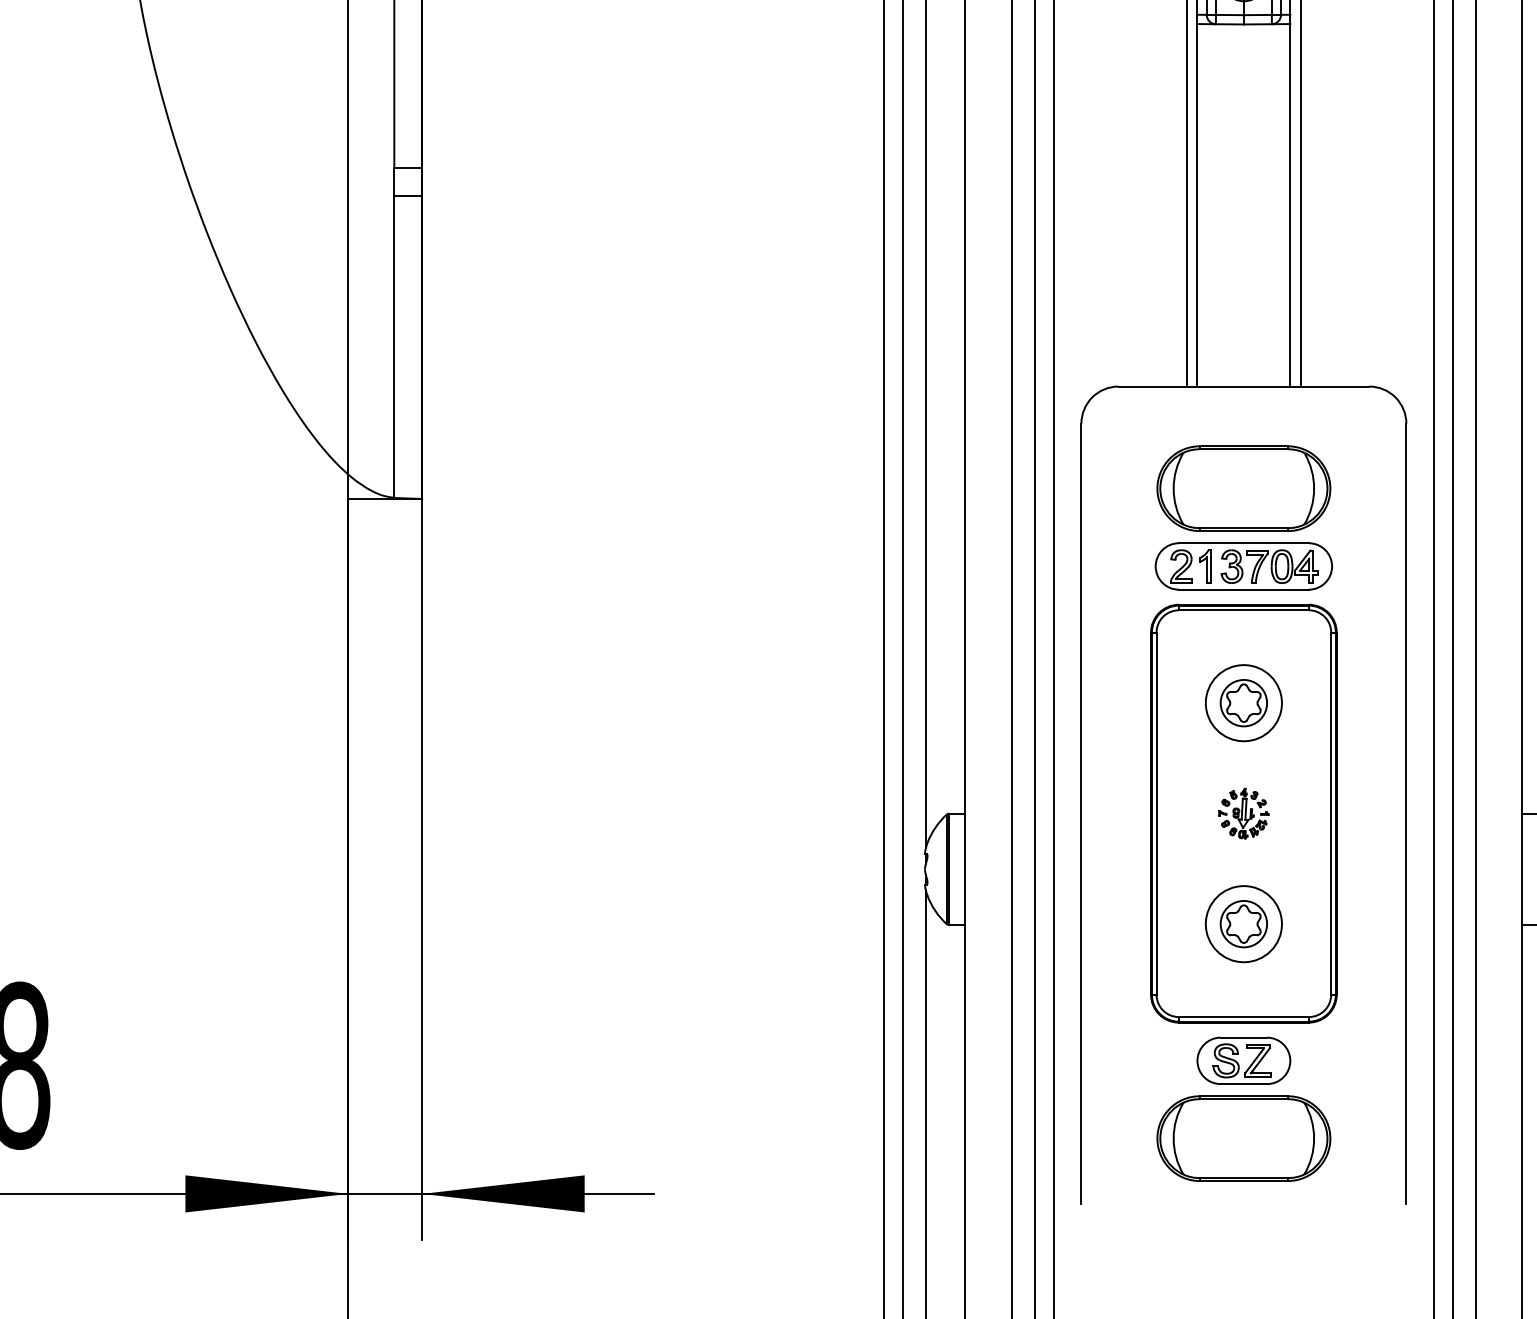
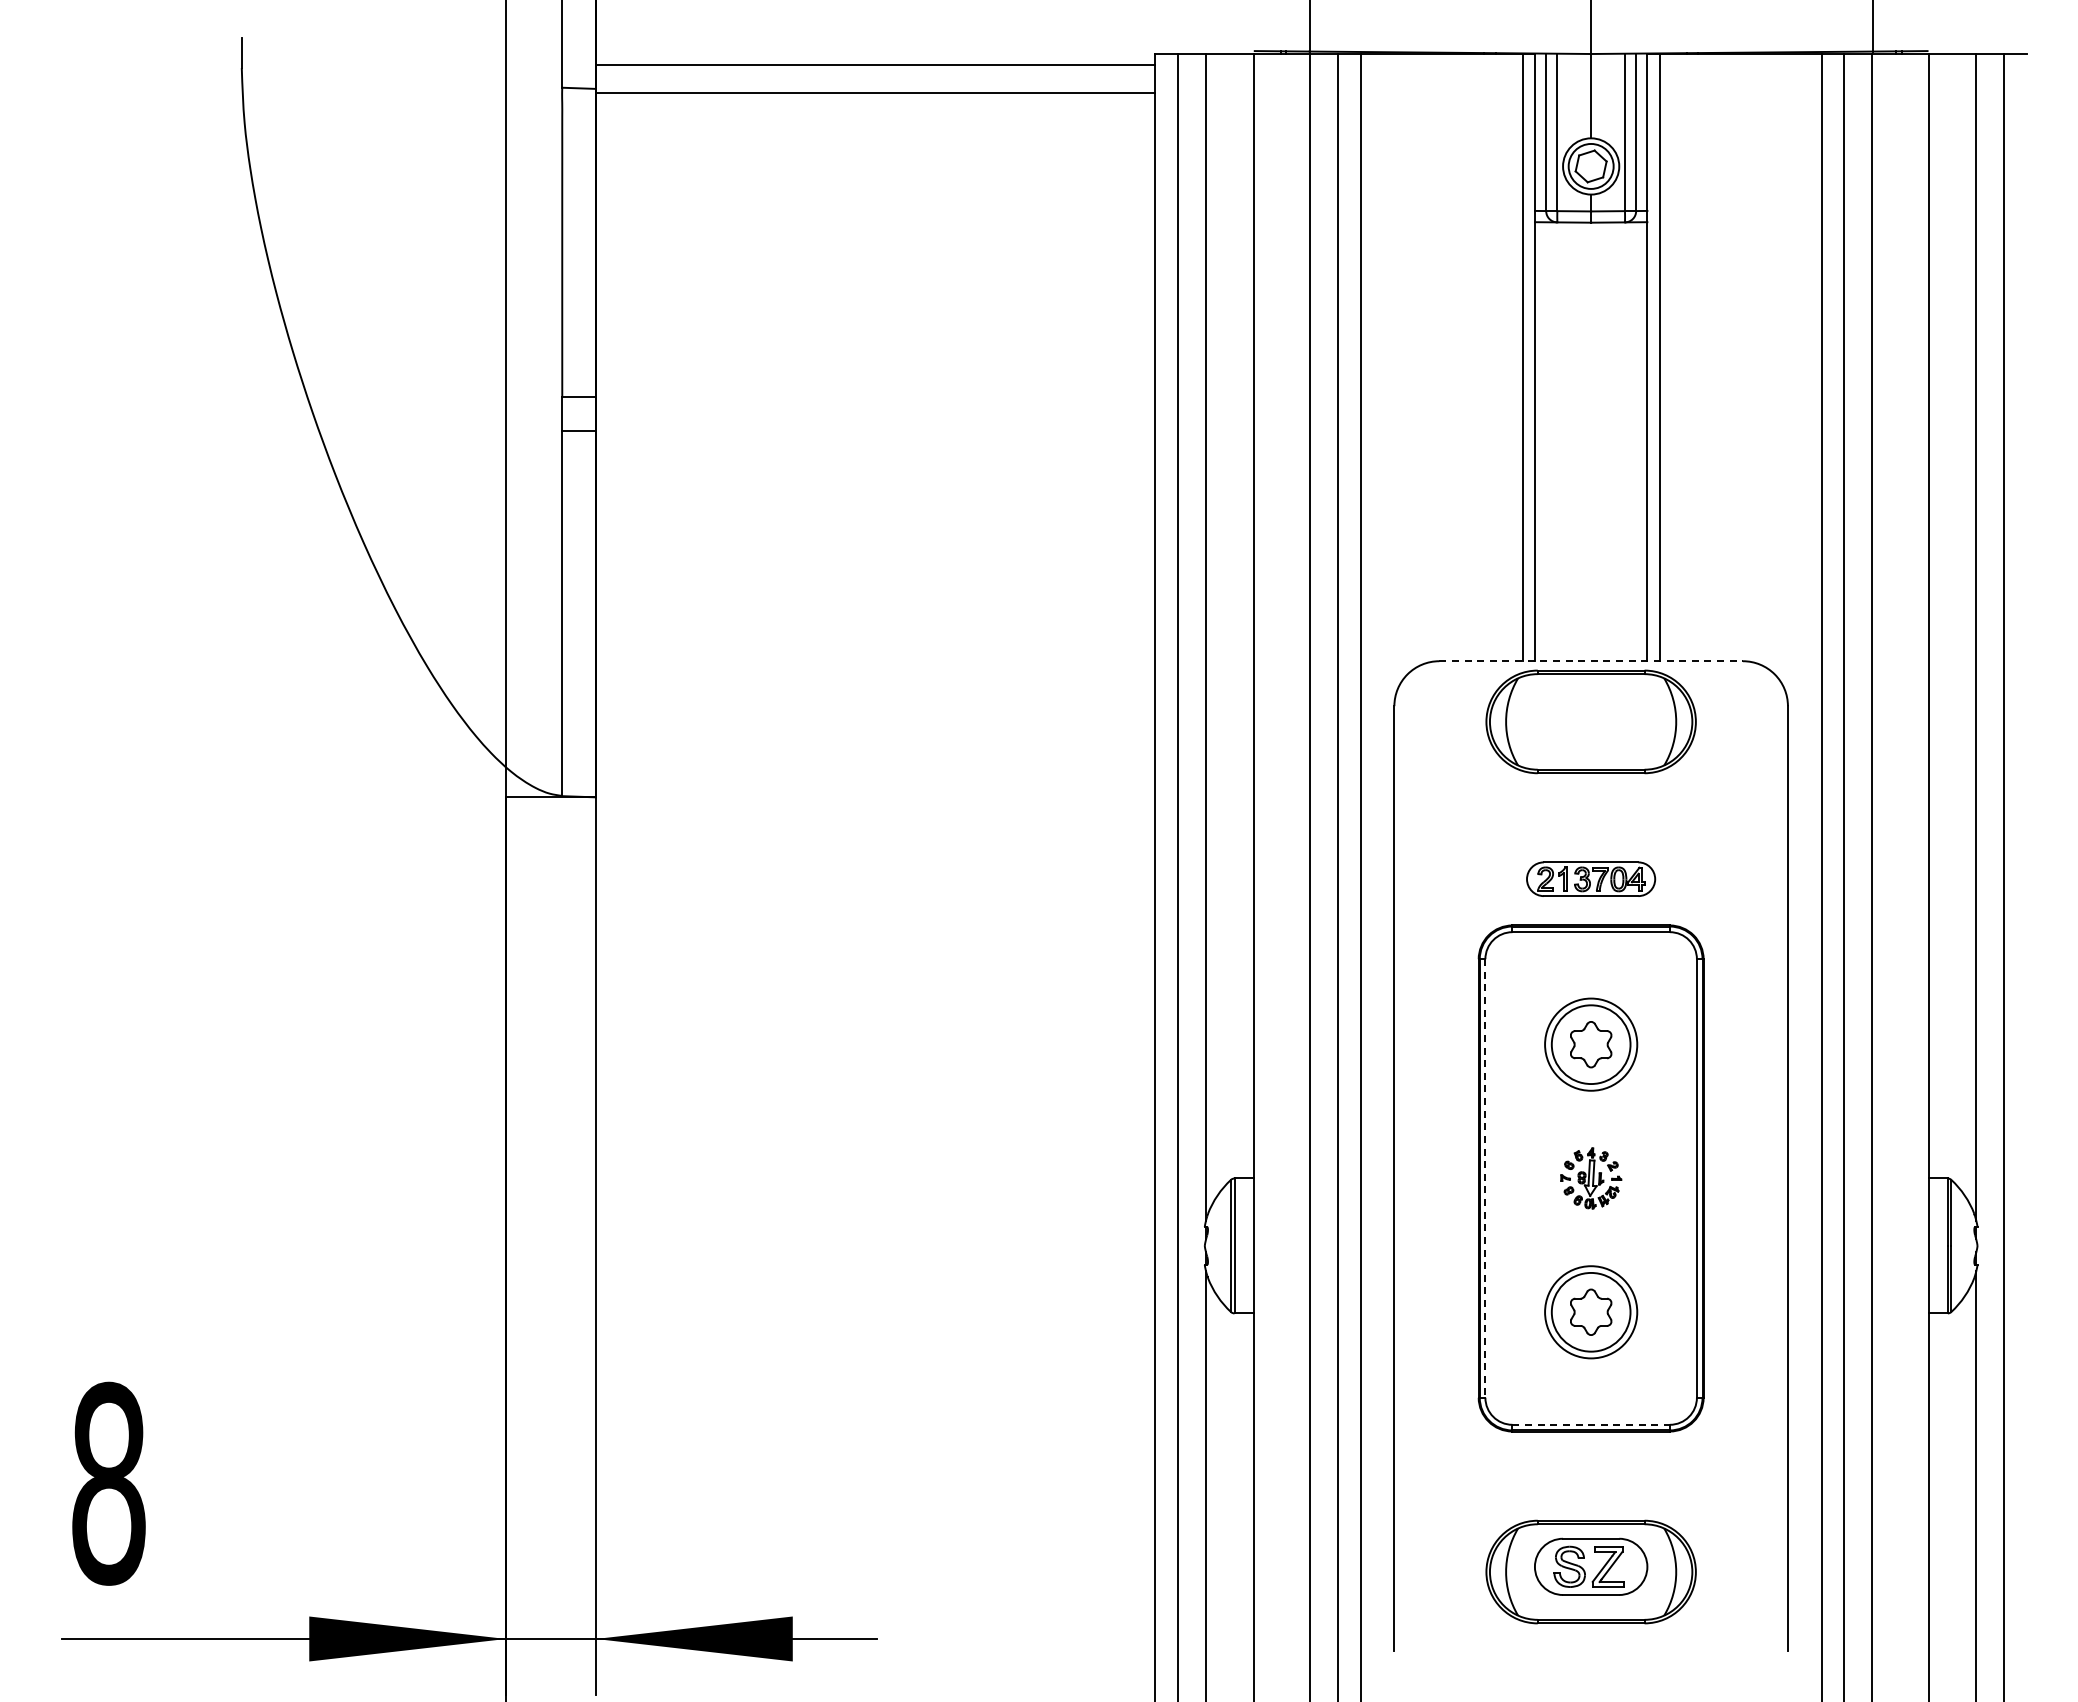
line: (1244, 386) -> (1591, 661), solid -> dashed
part: (1243, 488) -> (1590, 721), moved
part: (1243, 566) -> (1590, 879), size x0.6
circle: (1244, 703) -> (1591, 1044), size x1.4
line: (1156, 813) -> (1485, 1178), solid -> dashed
circle: (1244, 924) -> (1591, 1312), size x1.4
line: (1244, 1016) -> (1591, 1424), solid -> dashed
part: (1244, 1060) -> (1591, 1566), moved

